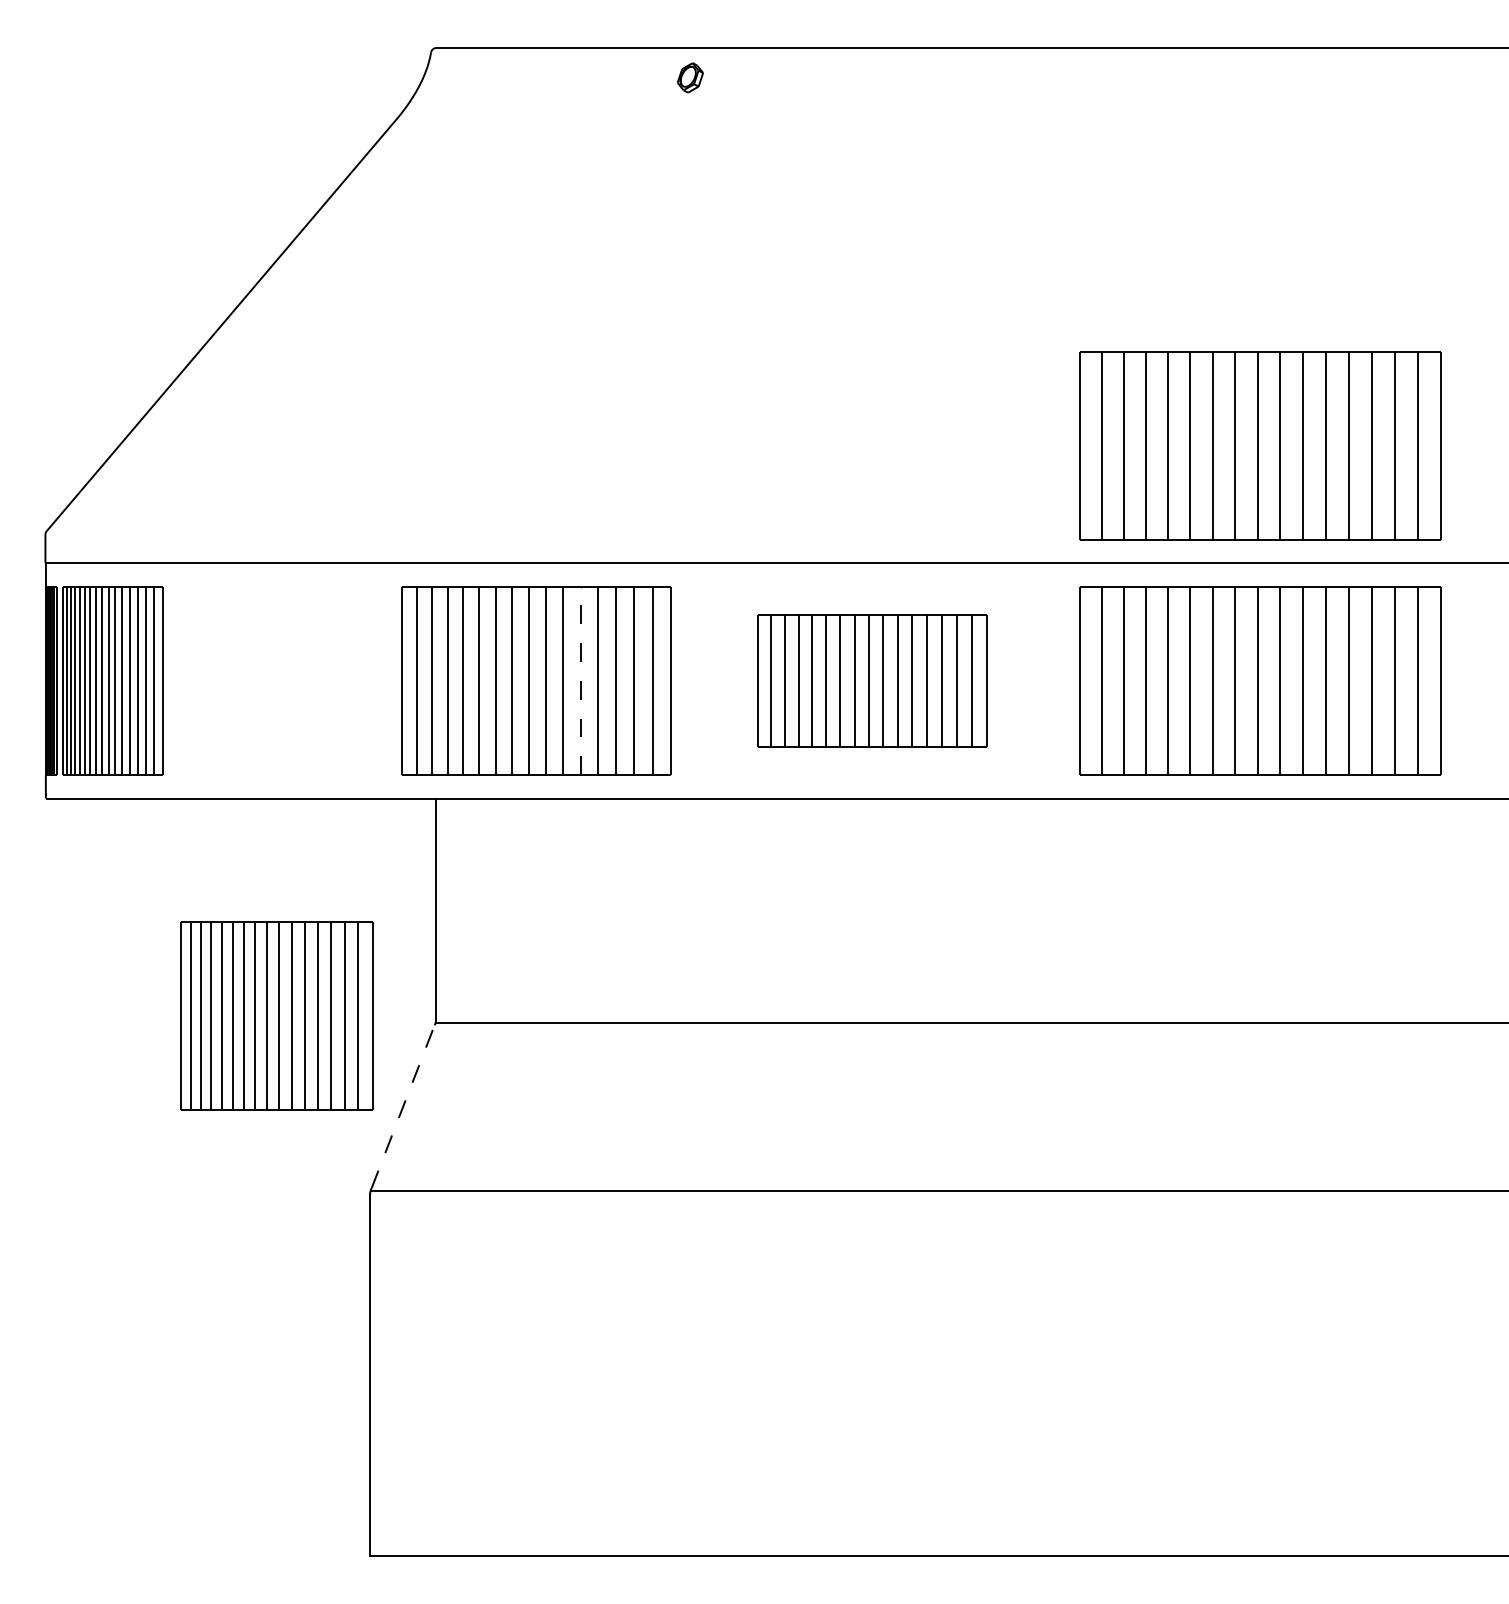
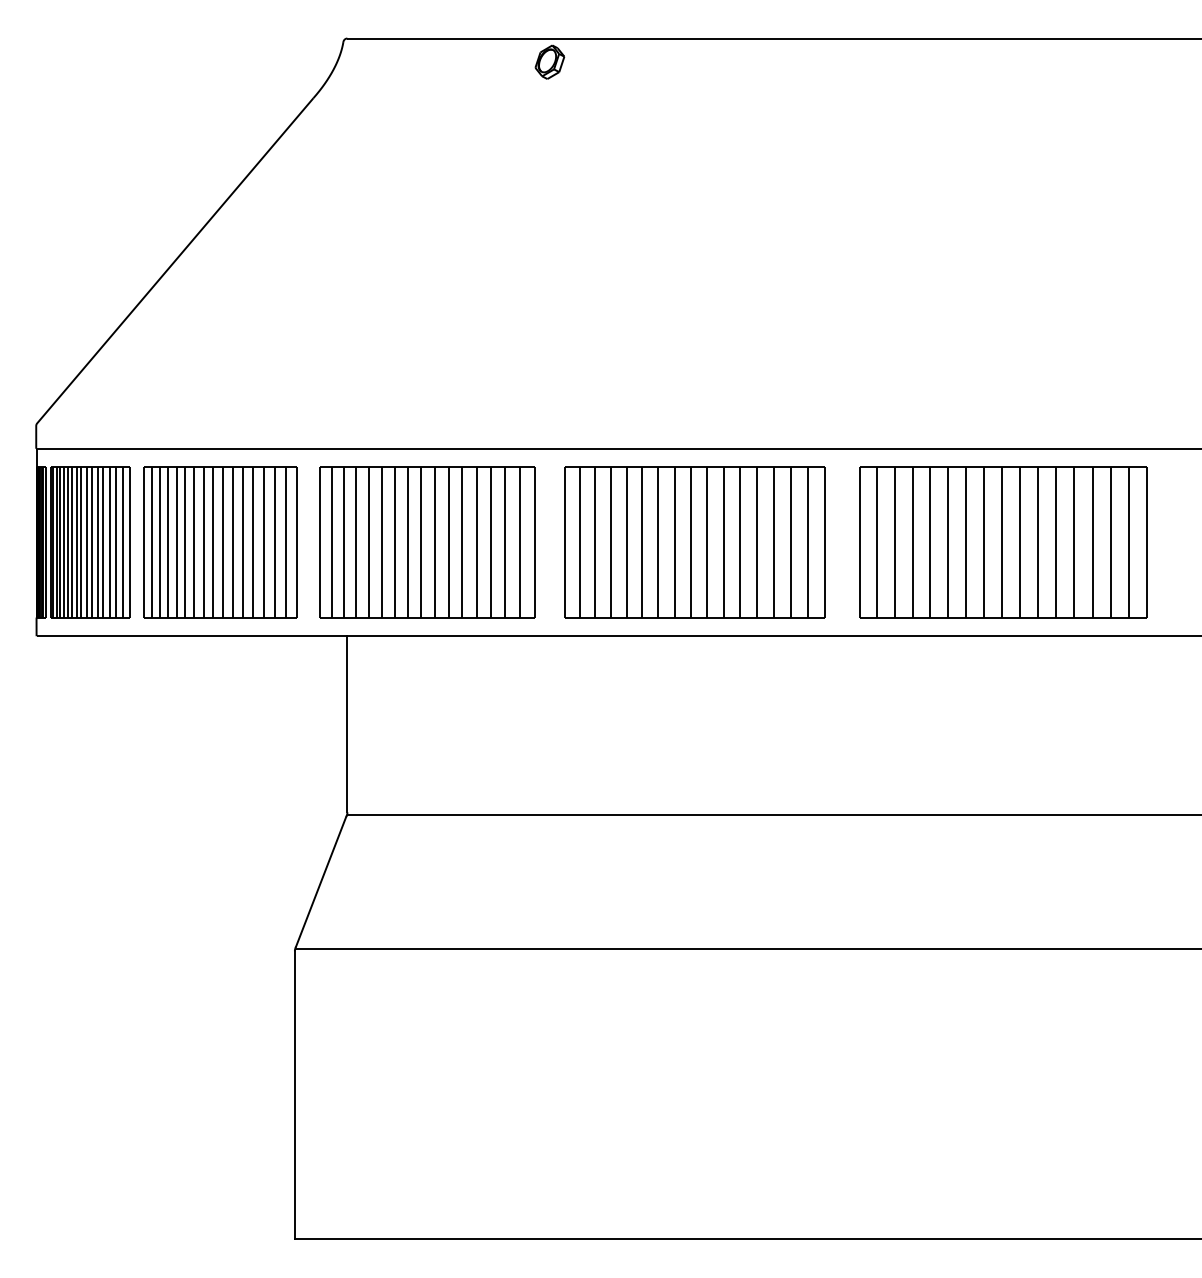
part: (690, 77) -> (550, 61), size x1.43
part: (1260, 445) -> (1004, 355), removed
line: (580, 680) -> (462, 542), dashed -> solid
part: (872, 680) -> (694, 542), size x1.43
part: (276, 1015) -> (220, 542), moved
line: (403, 1106) -> (321, 881), dashed -> solid

